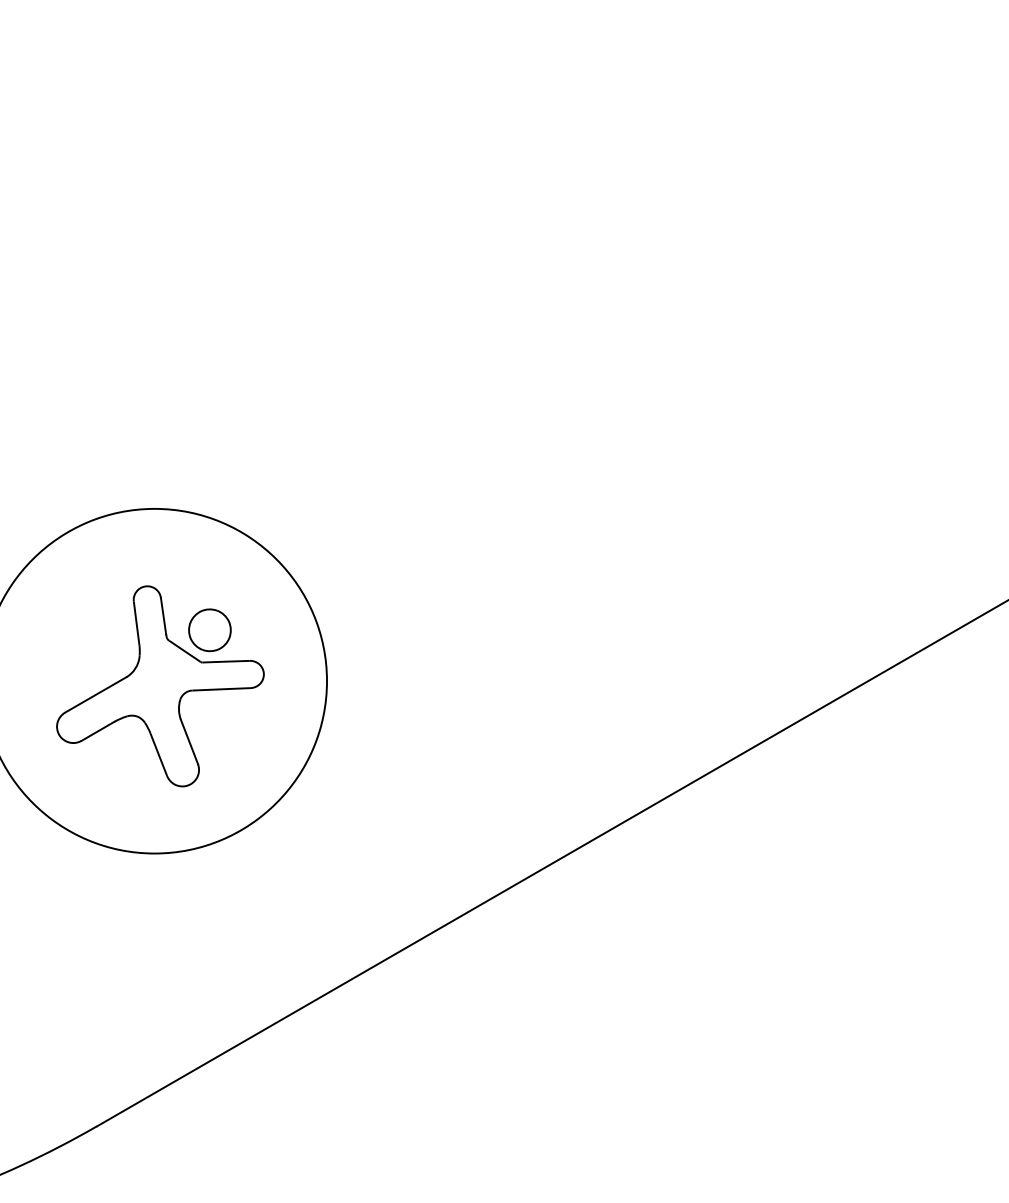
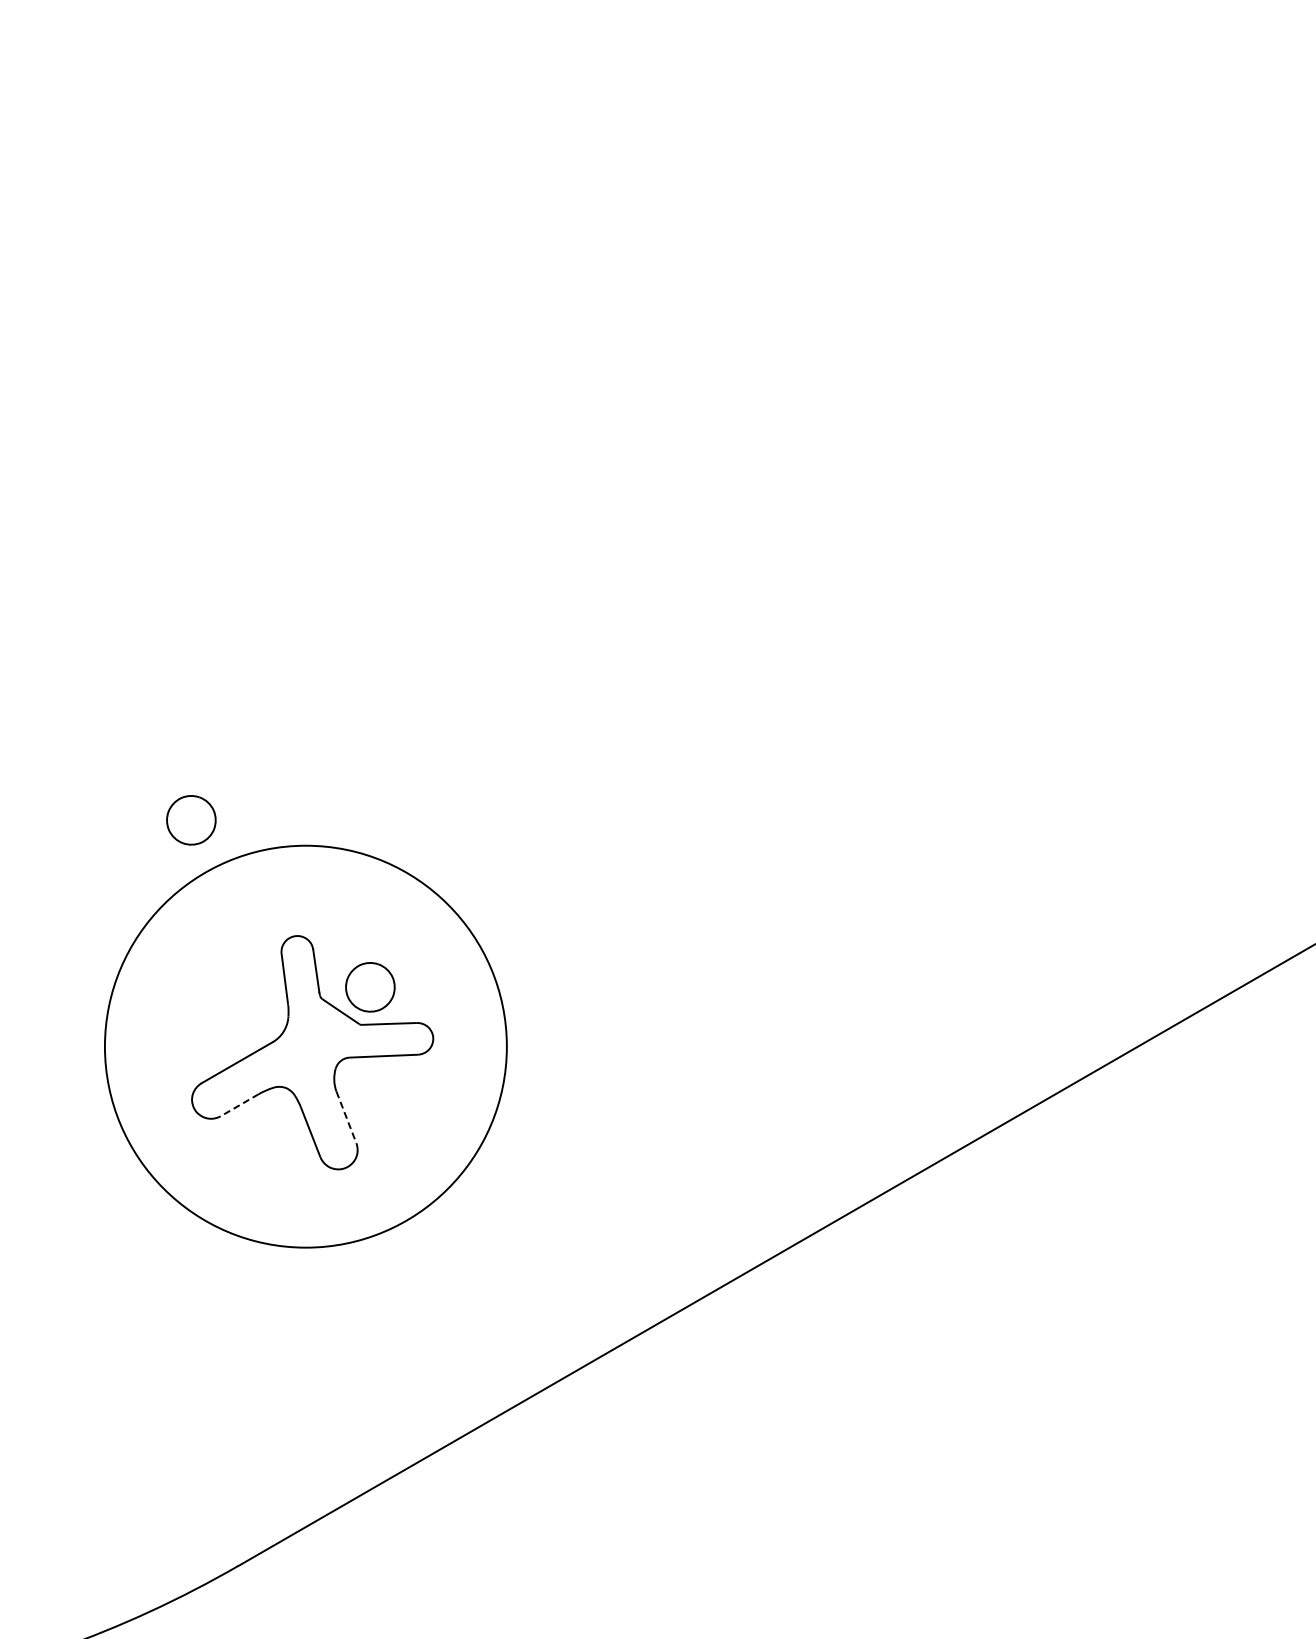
part: (56, 487) -> (191, 820), added
line: (97, 731) -> (239, 1105), solid -> dashed
line: (189, 741) -> (346, 1117), solid -> dashed

